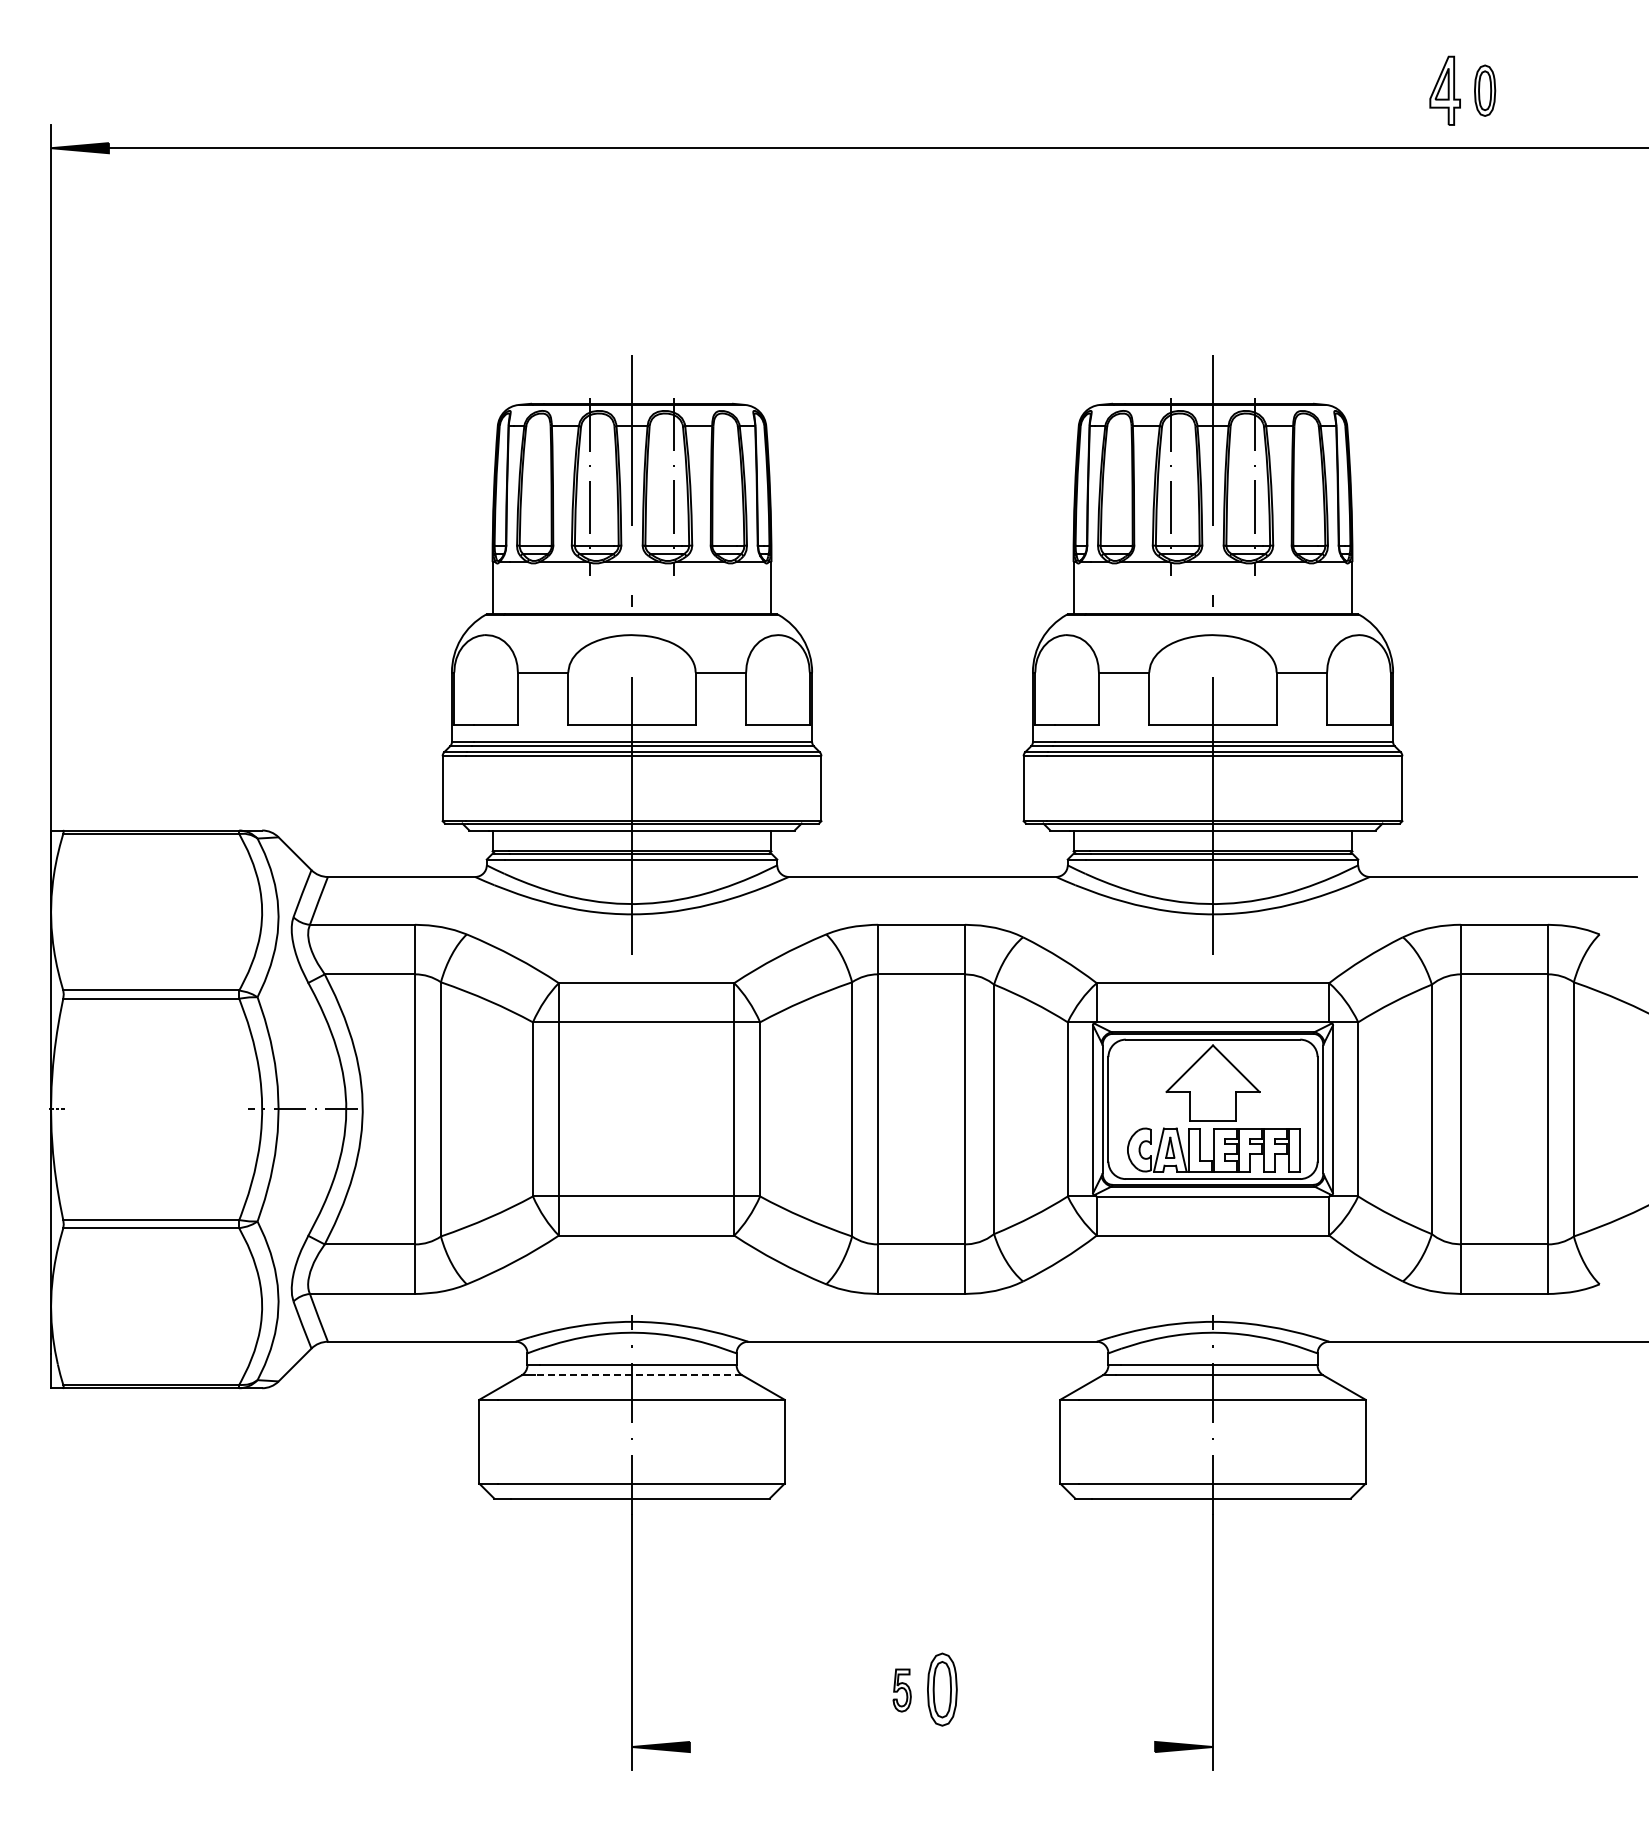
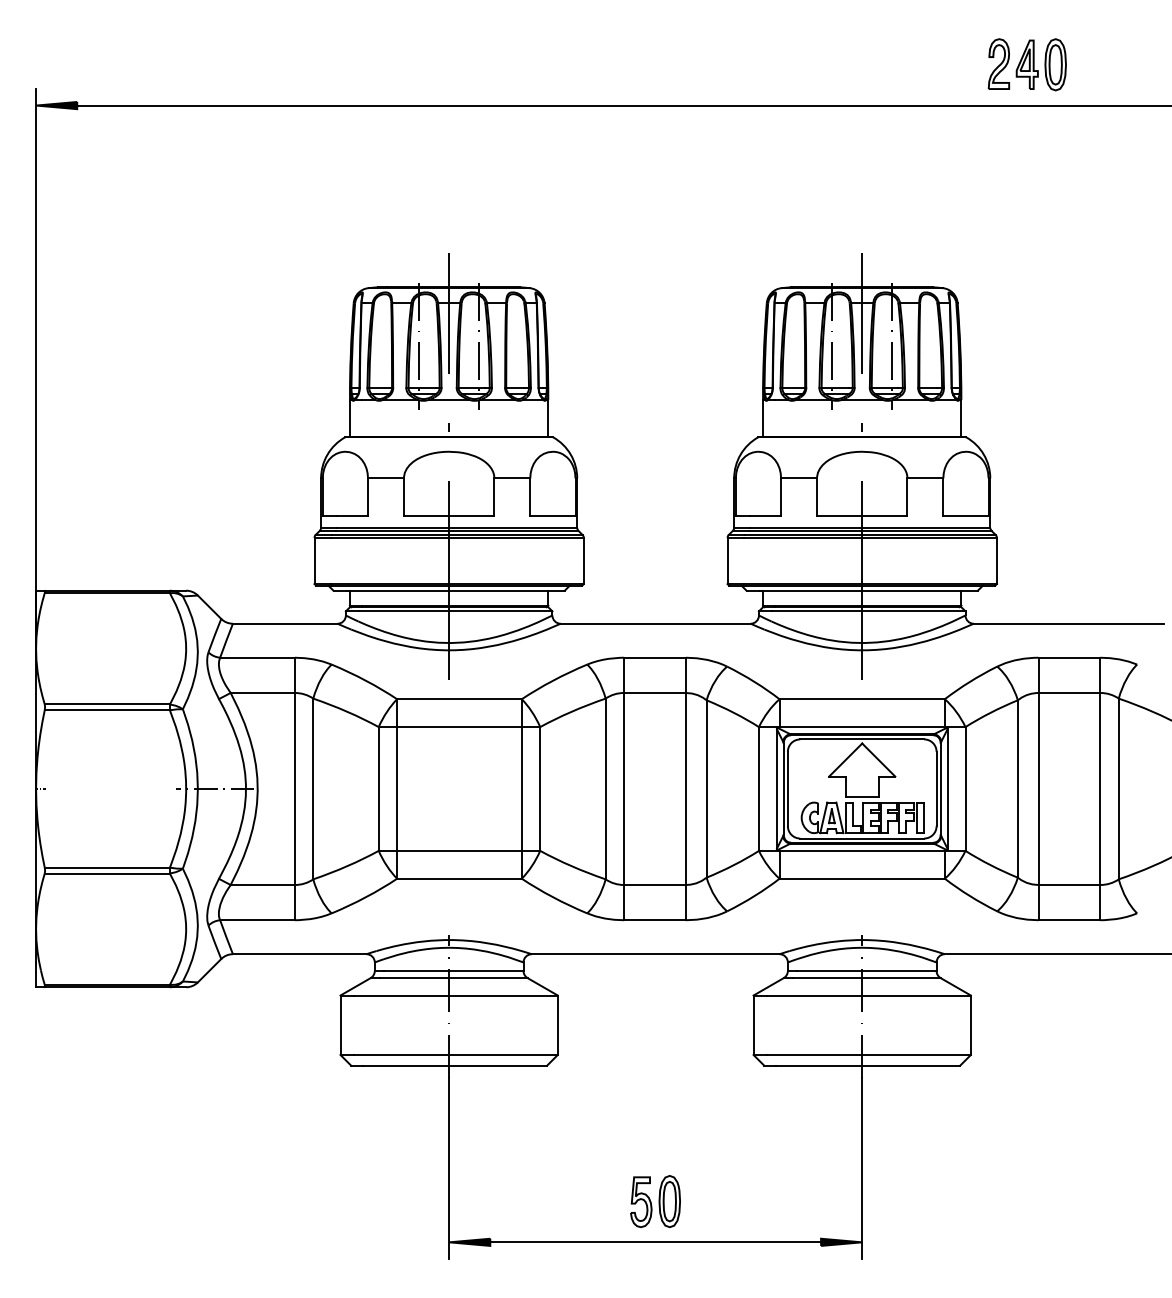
part: (1405, 89) -> (999, 63), added
part: (1484, 90) -> (1055, 64), size x1.43
line: (638, 1375) -> (453, 978), dashed -> solid
part: (901, 1690) -> (640, 1202), size x1.67
line: (922, 1747) -> (655, 1242), added

